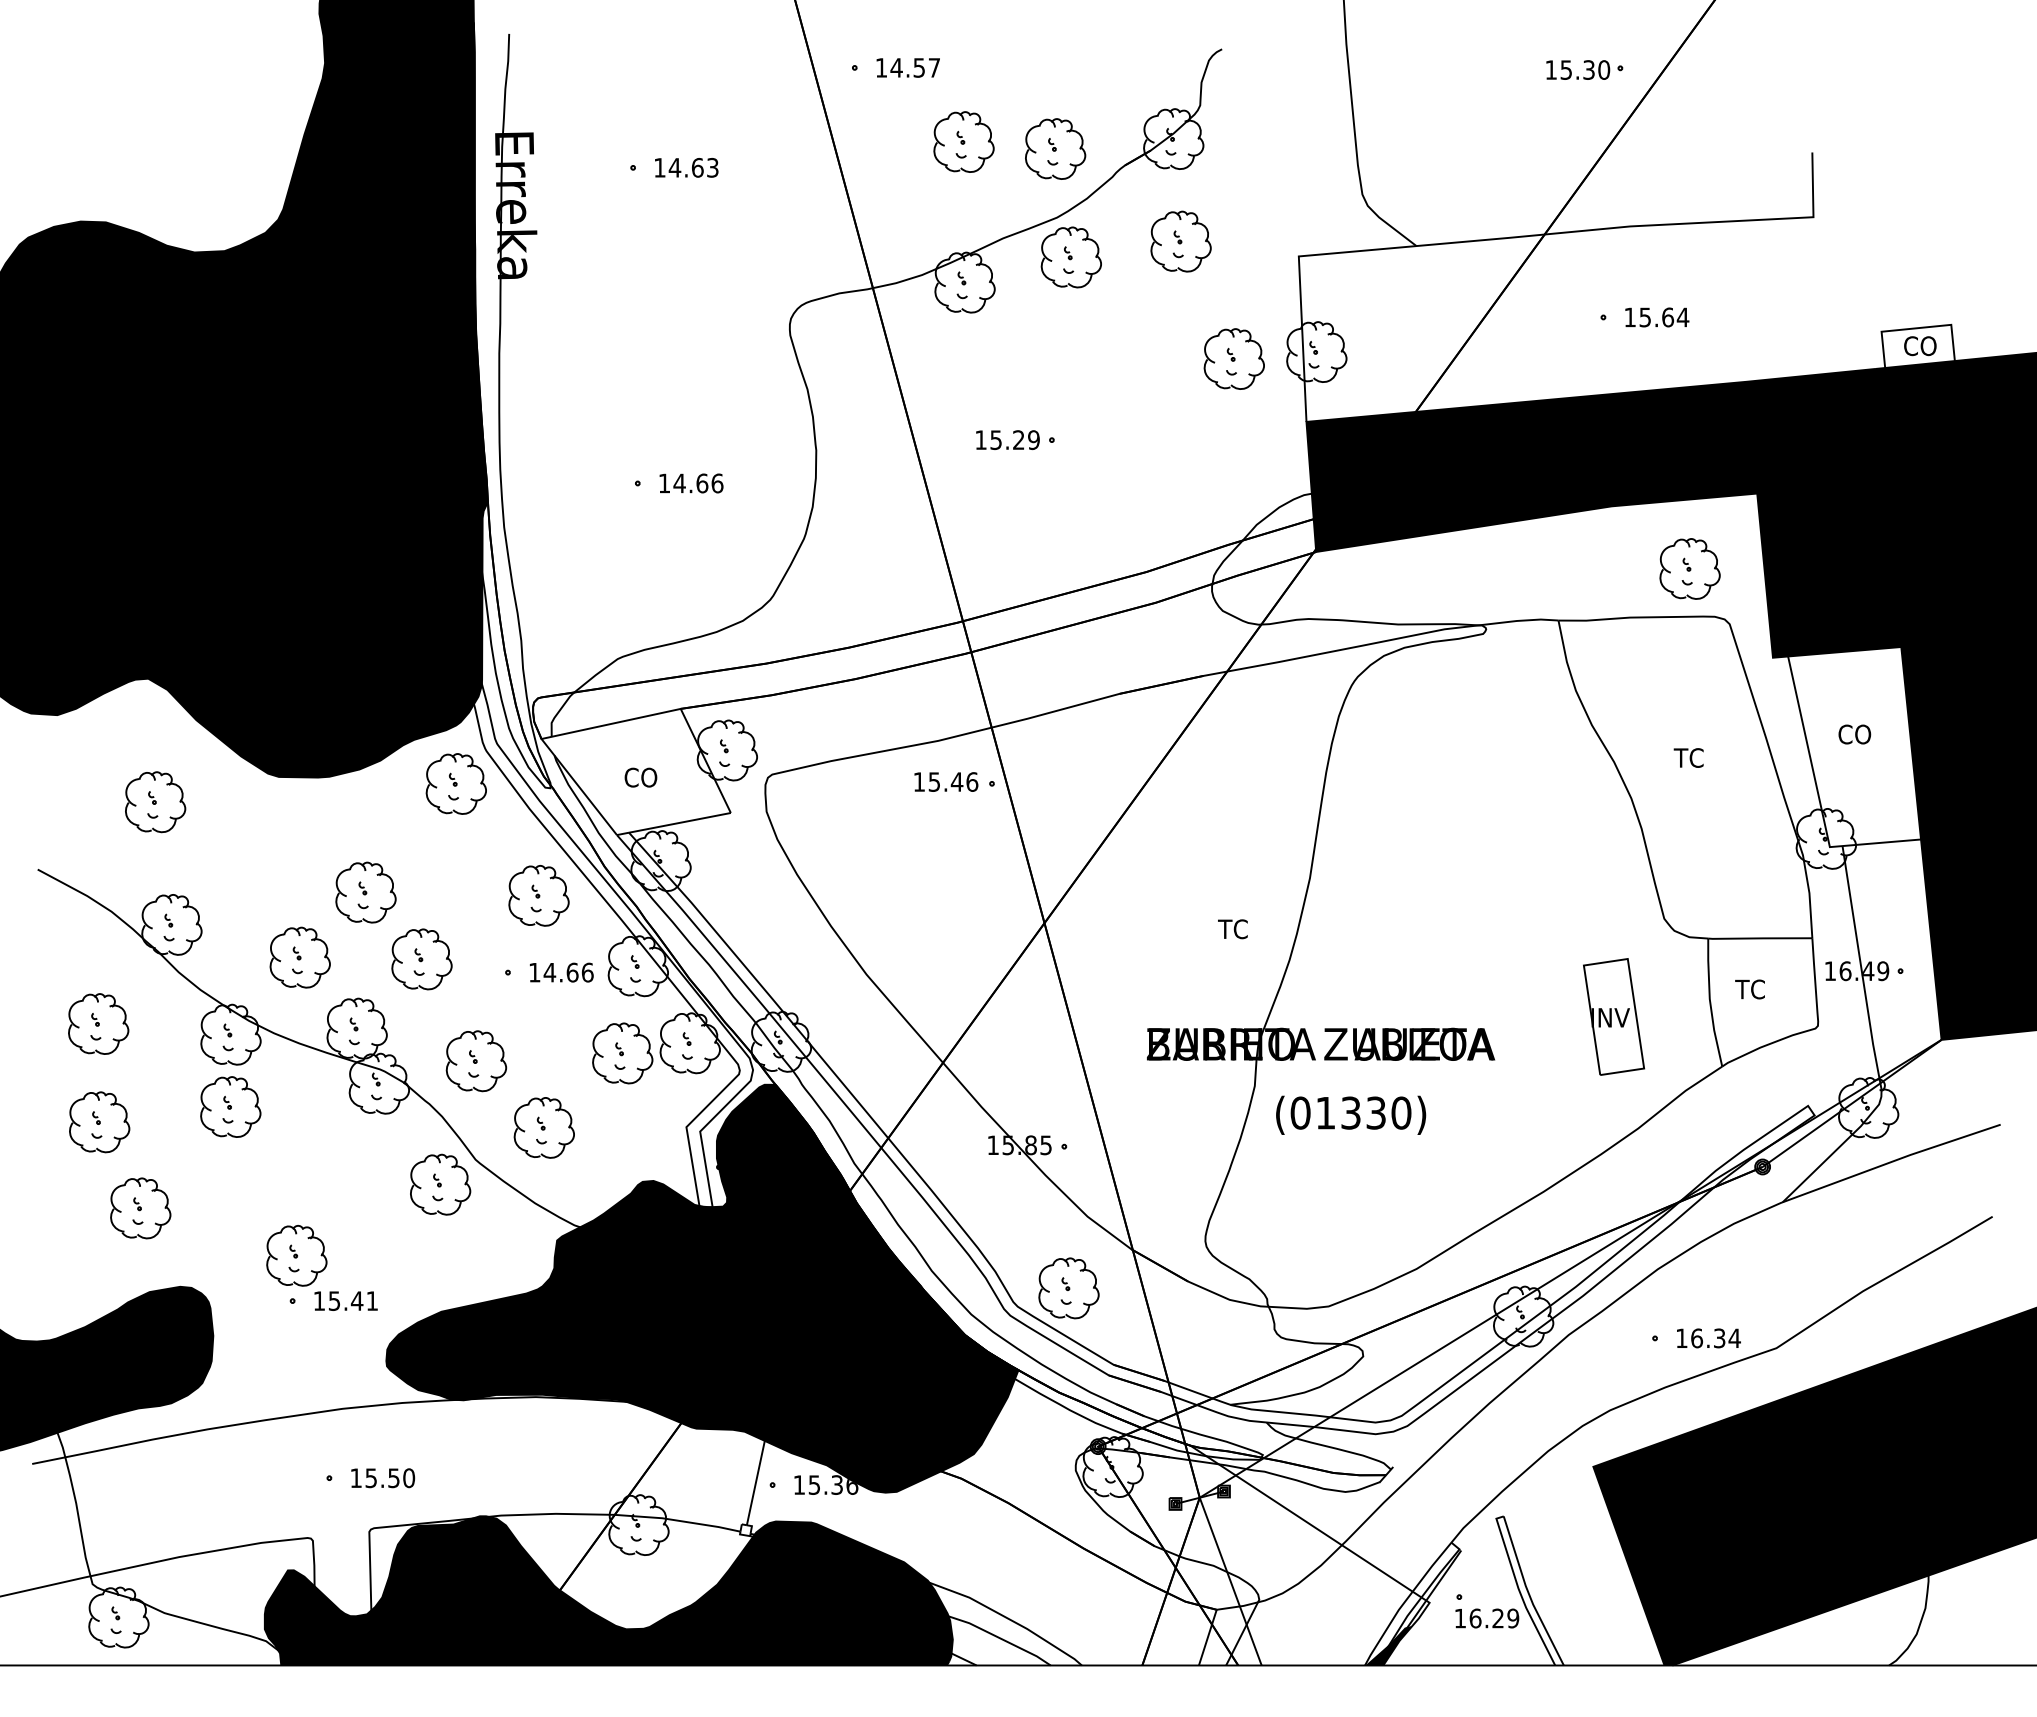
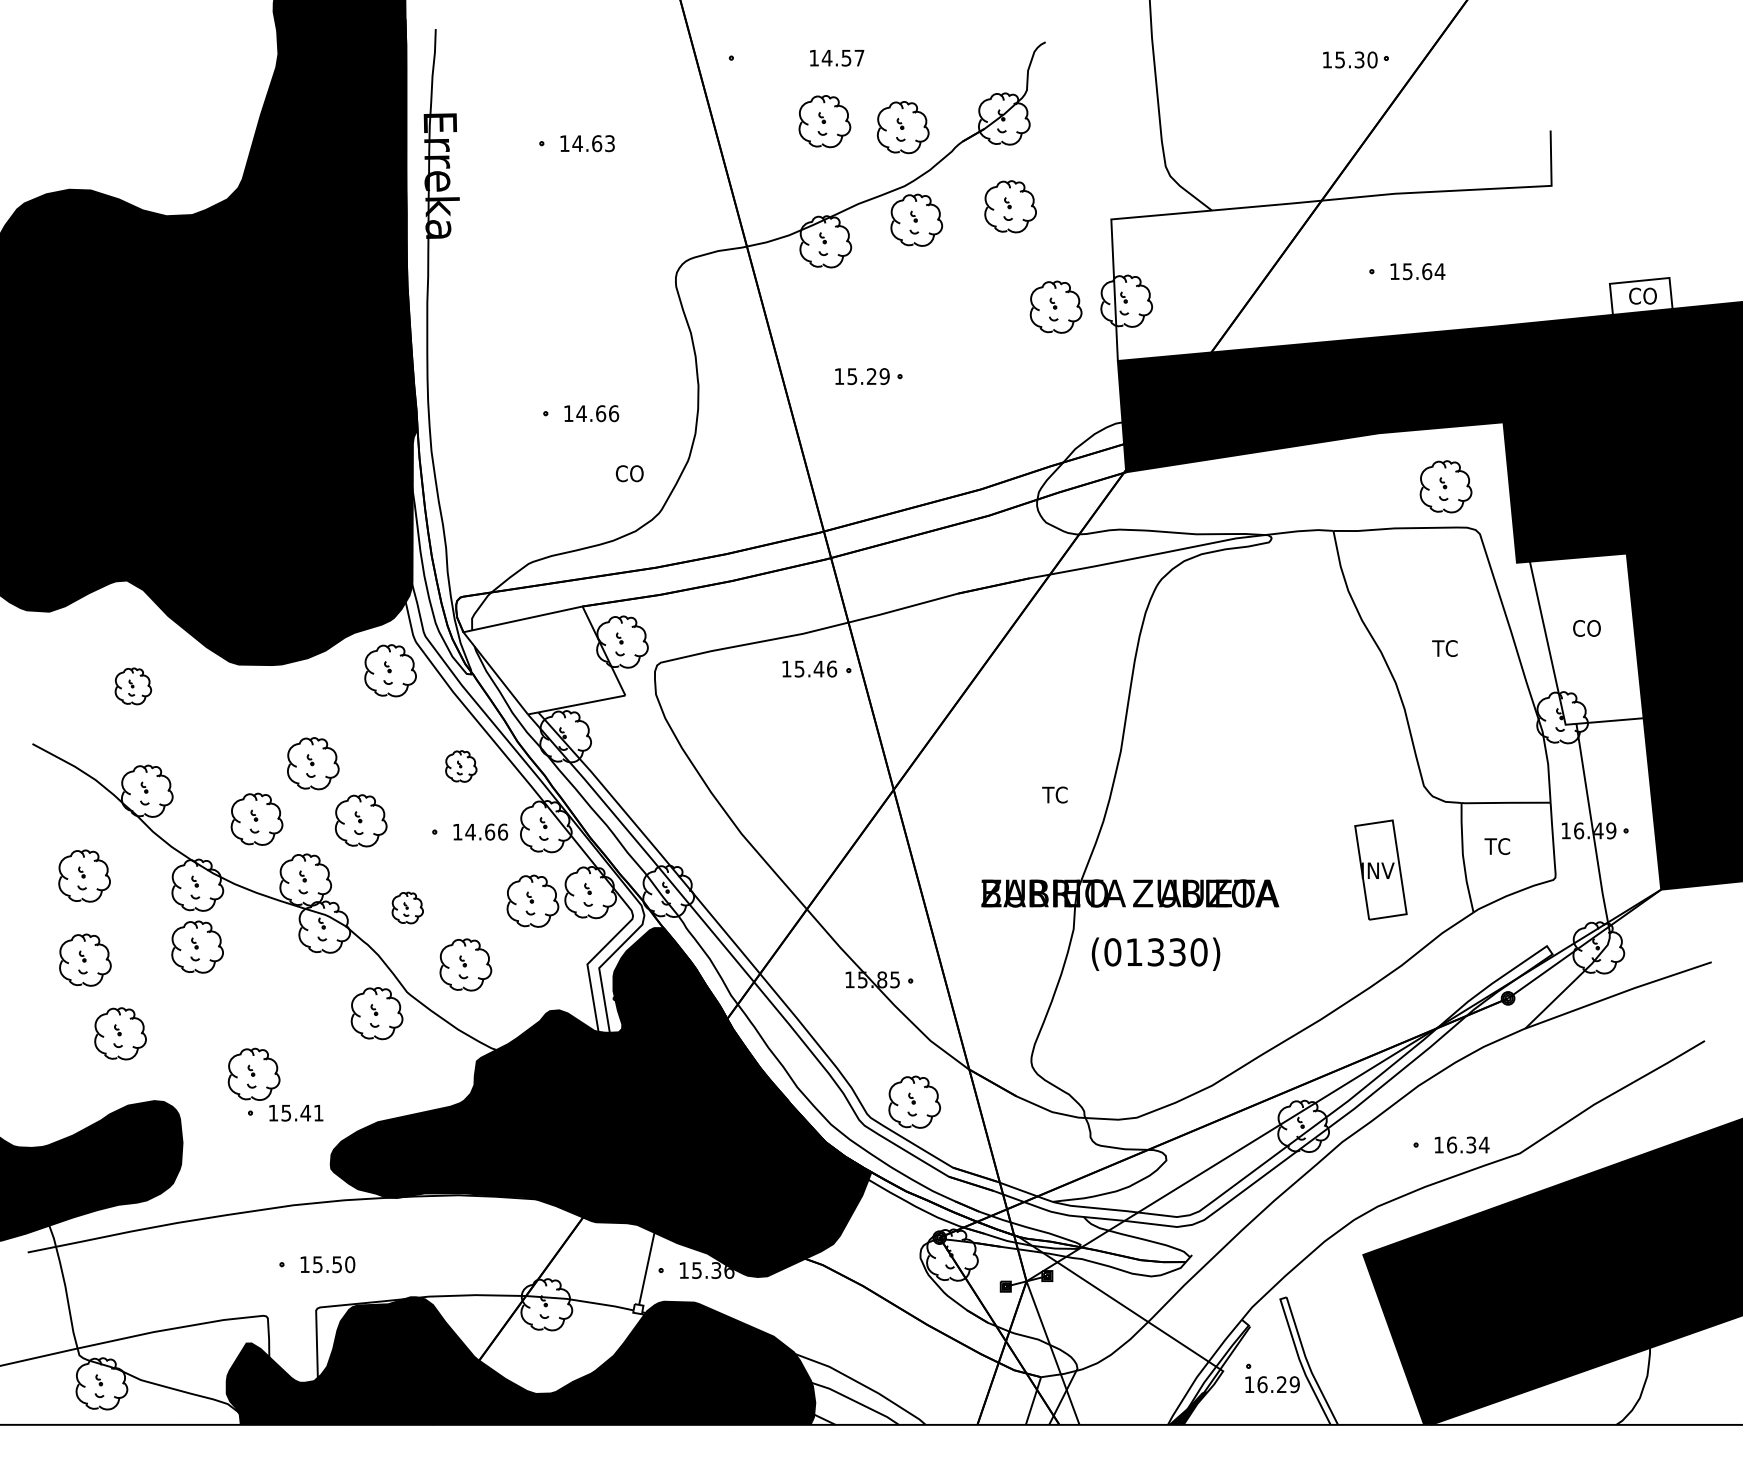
text: (907, 67) -> (836, 57), moved
text: (640, 777) -> (629, 473), moved
part: (155, 802) -> (133, 686), size x0.7
part: (538, 895) -> (460, 766), size x0.6
part: (476, 1061) -> (407, 908), size x0.6

